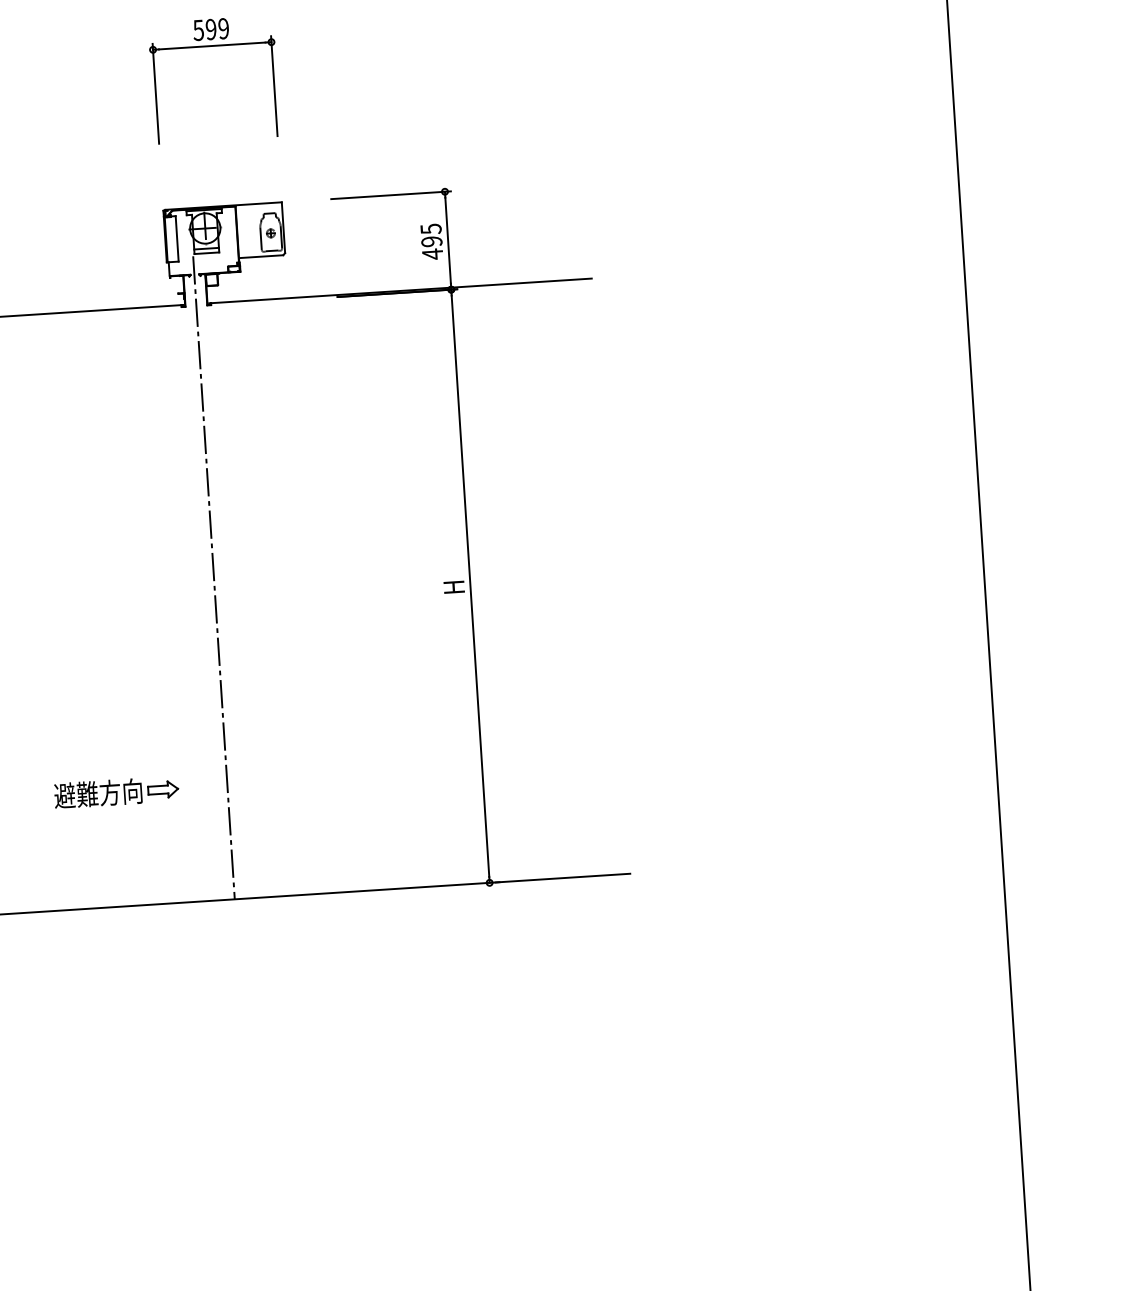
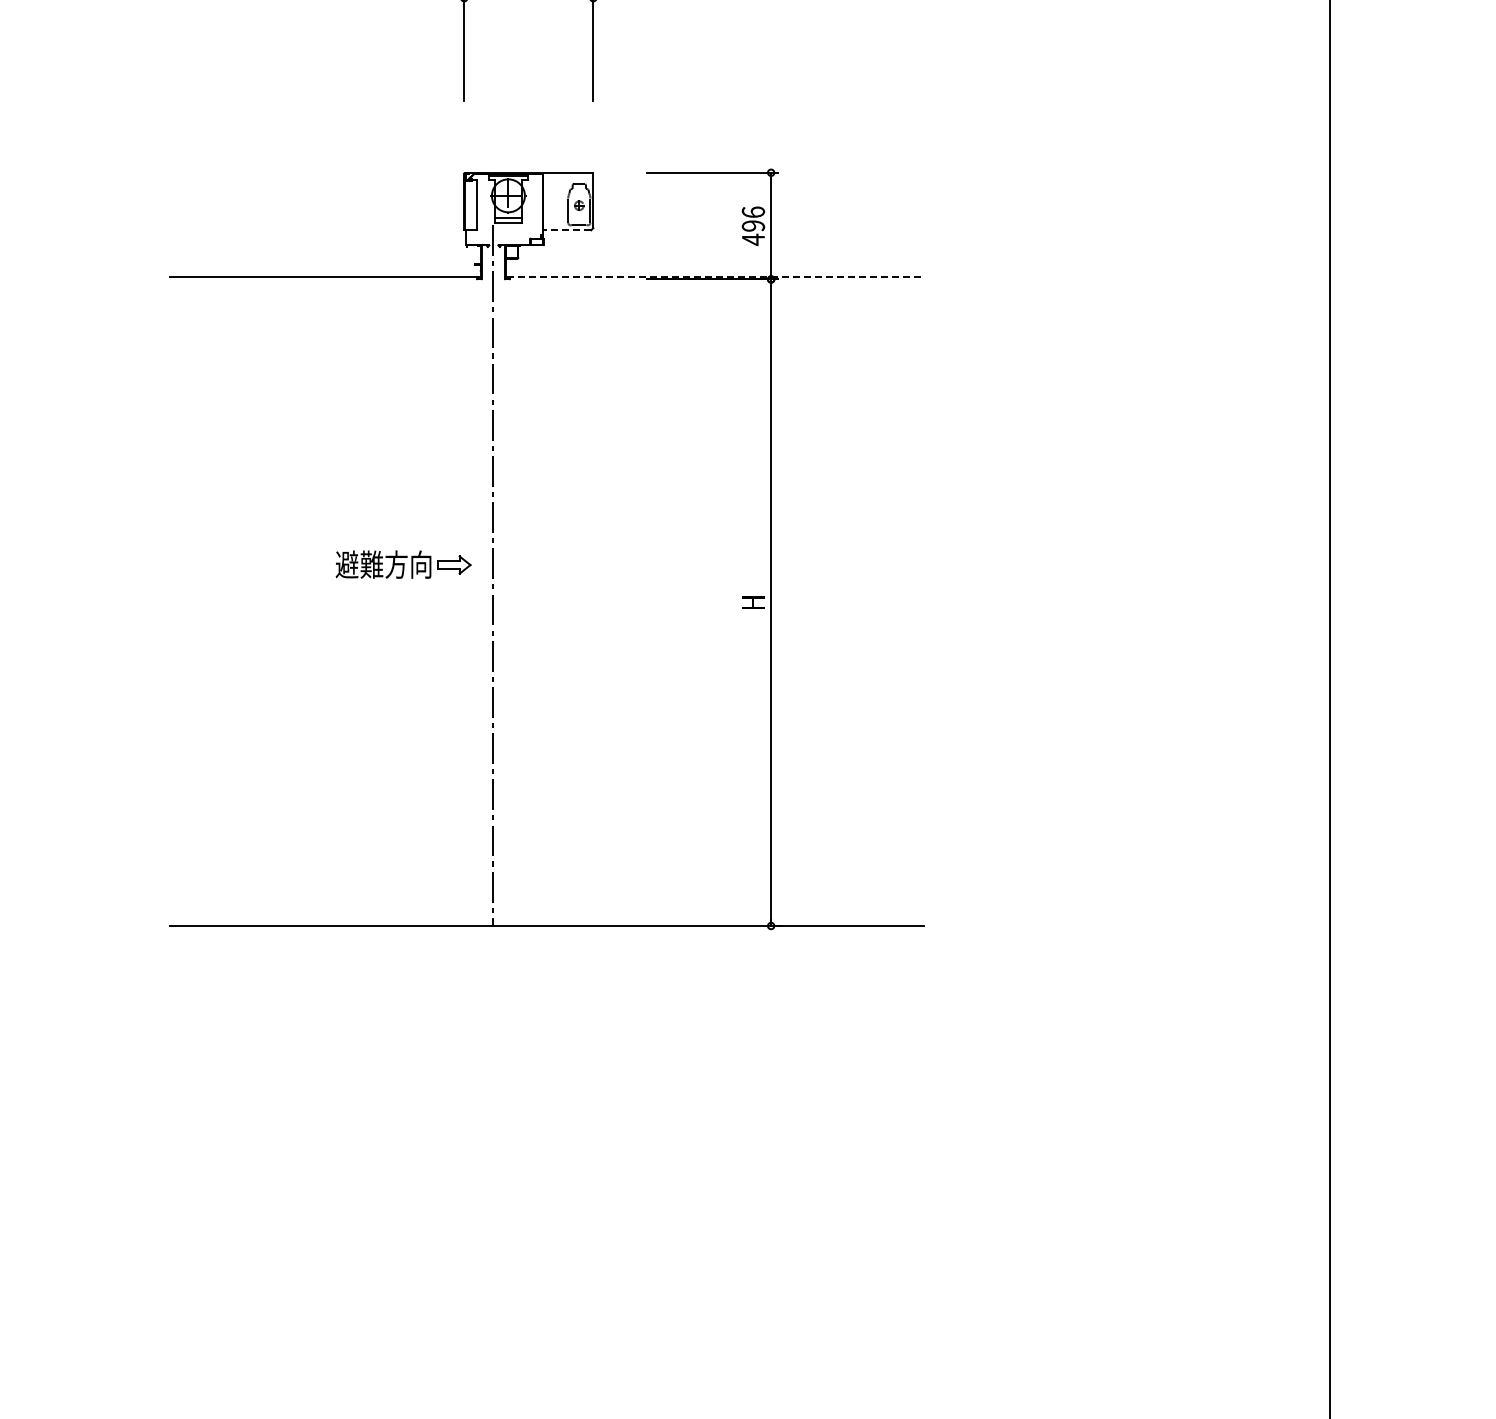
text: (431, 229) -> (753, 212), 495 -> 496
line: (260, 256) -> (566, 230), solid -> dashed
line: (400, 291) -> (715, 277), solid -> dashed
part: (116, 792) -> (403, 564), moved

